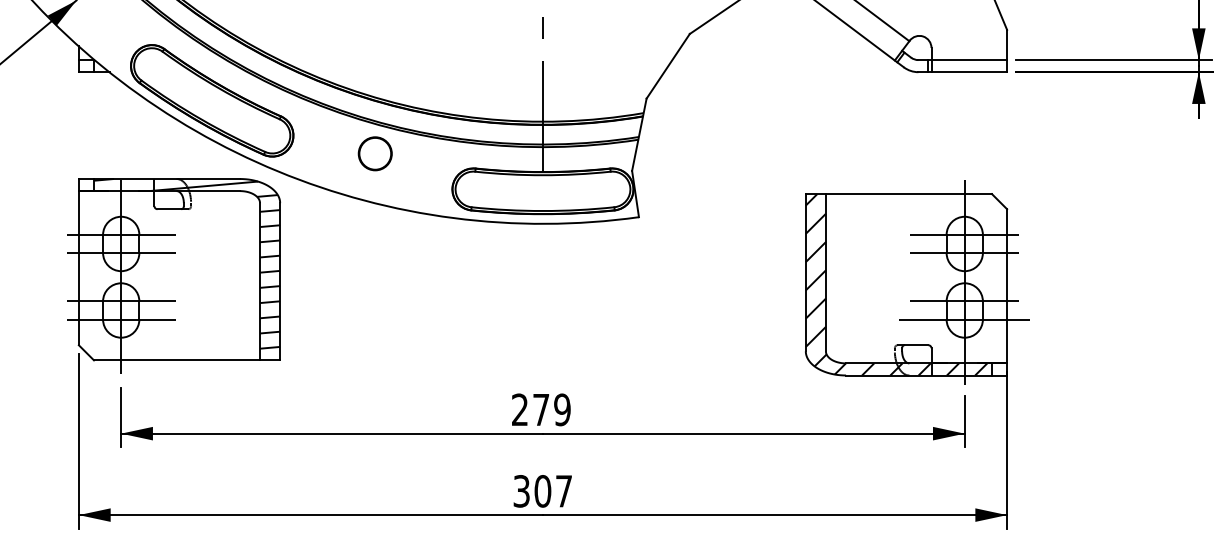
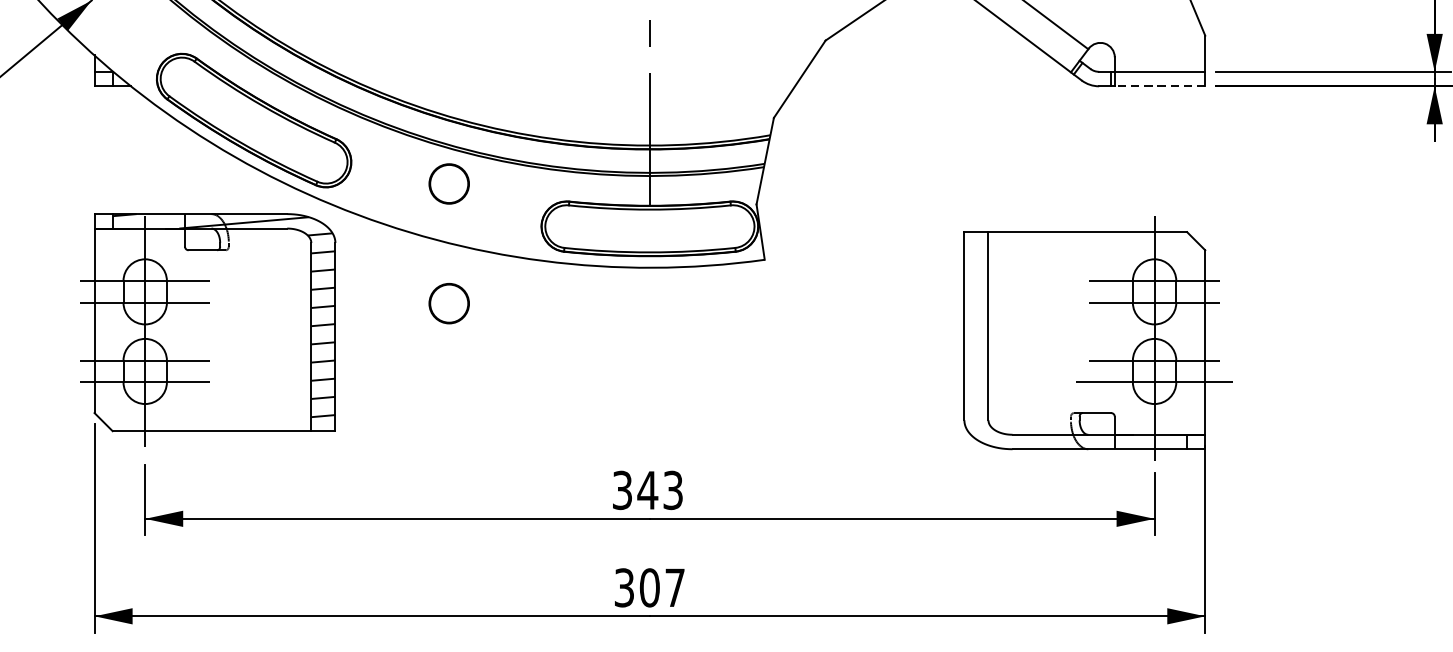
line: (969, 72) -> (1160, 86), solid -> dashed
circle: (374, 253) -> (448, 303), added
hatch: (896, 284) -> (1072, 340), removed
text: (541, 409) -> (648, 489), 279 -> 343

